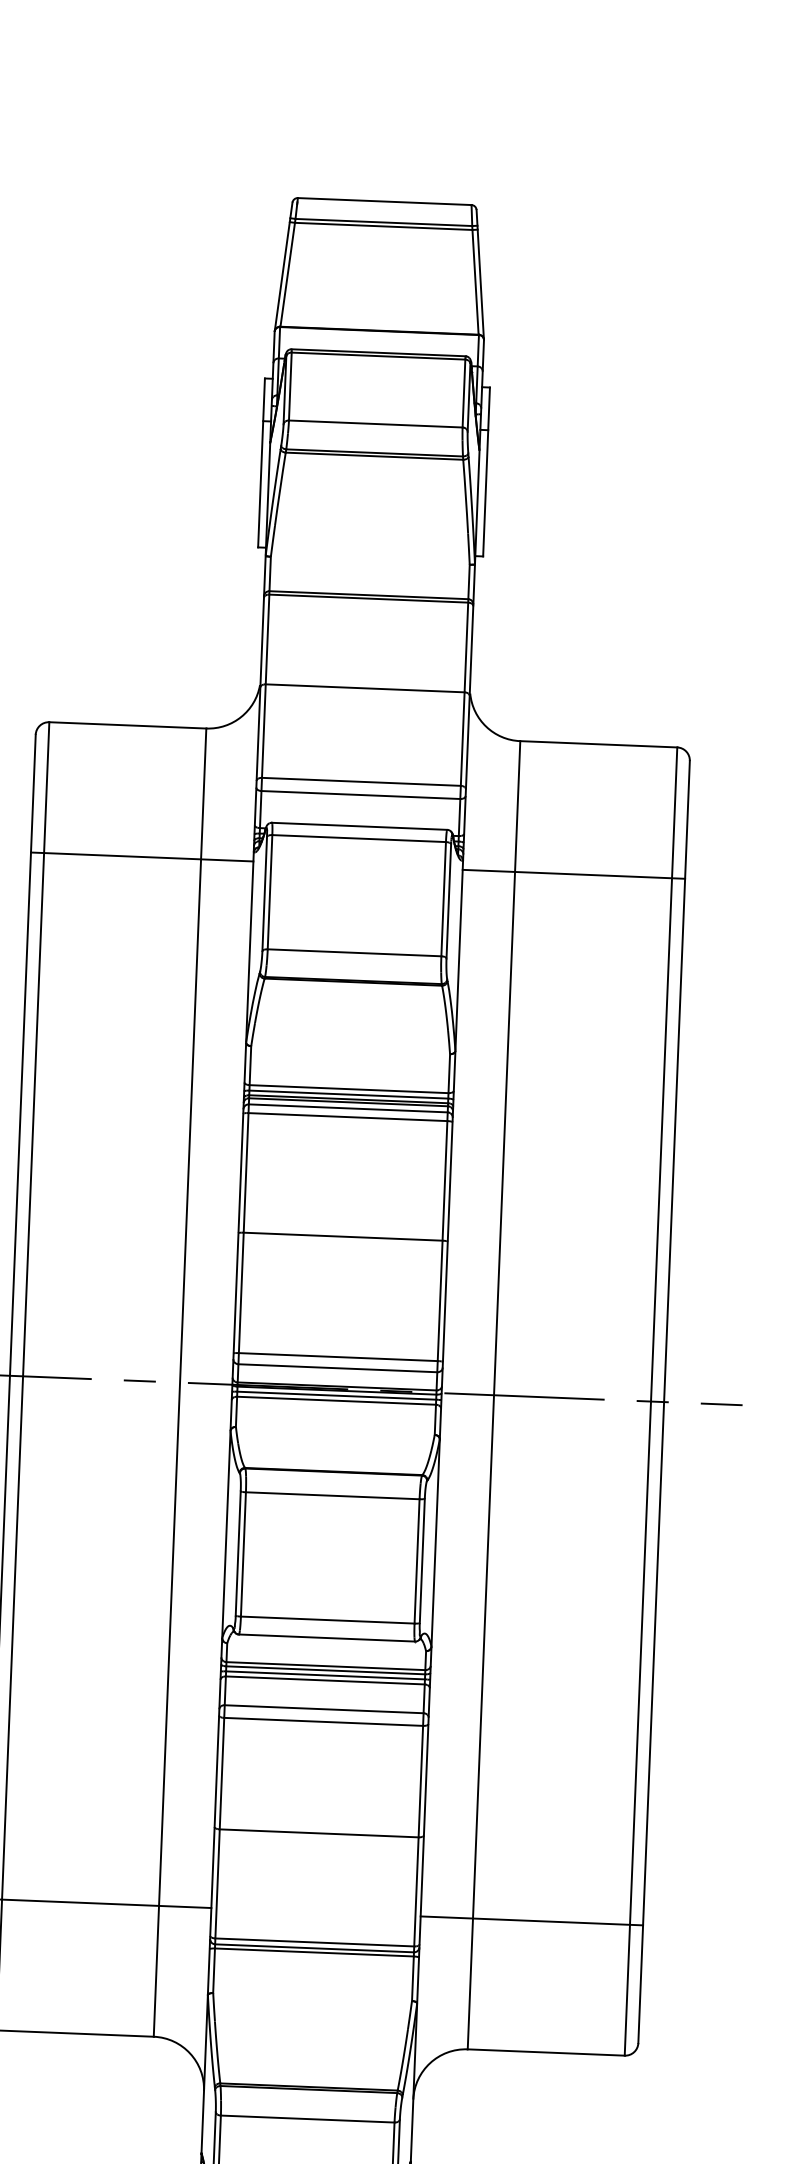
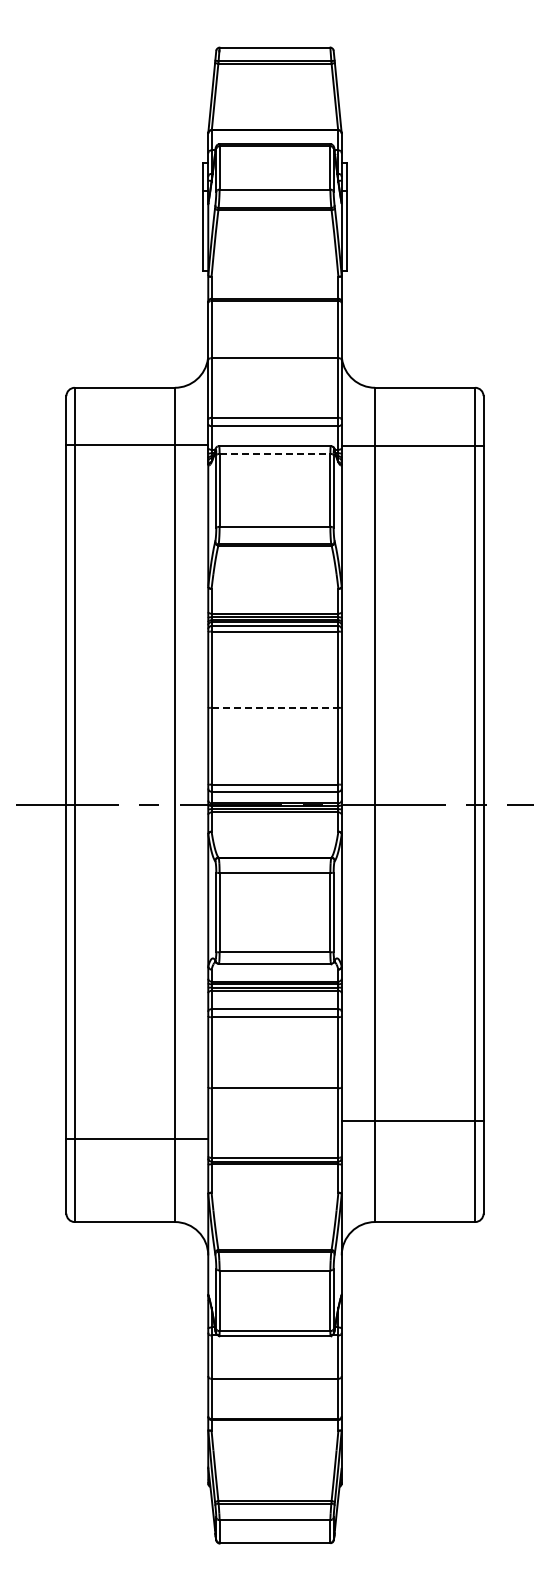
line: (359, 837) -> (275, 453), solid -> dashed
line: (142, 857) -> (137, 445), moved
line: (573, 874) -> (412, 446), moved
line: (343, 1236) -> (275, 707), solid -> dashed
line: (531, 1920) -> (412, 1120), moved

